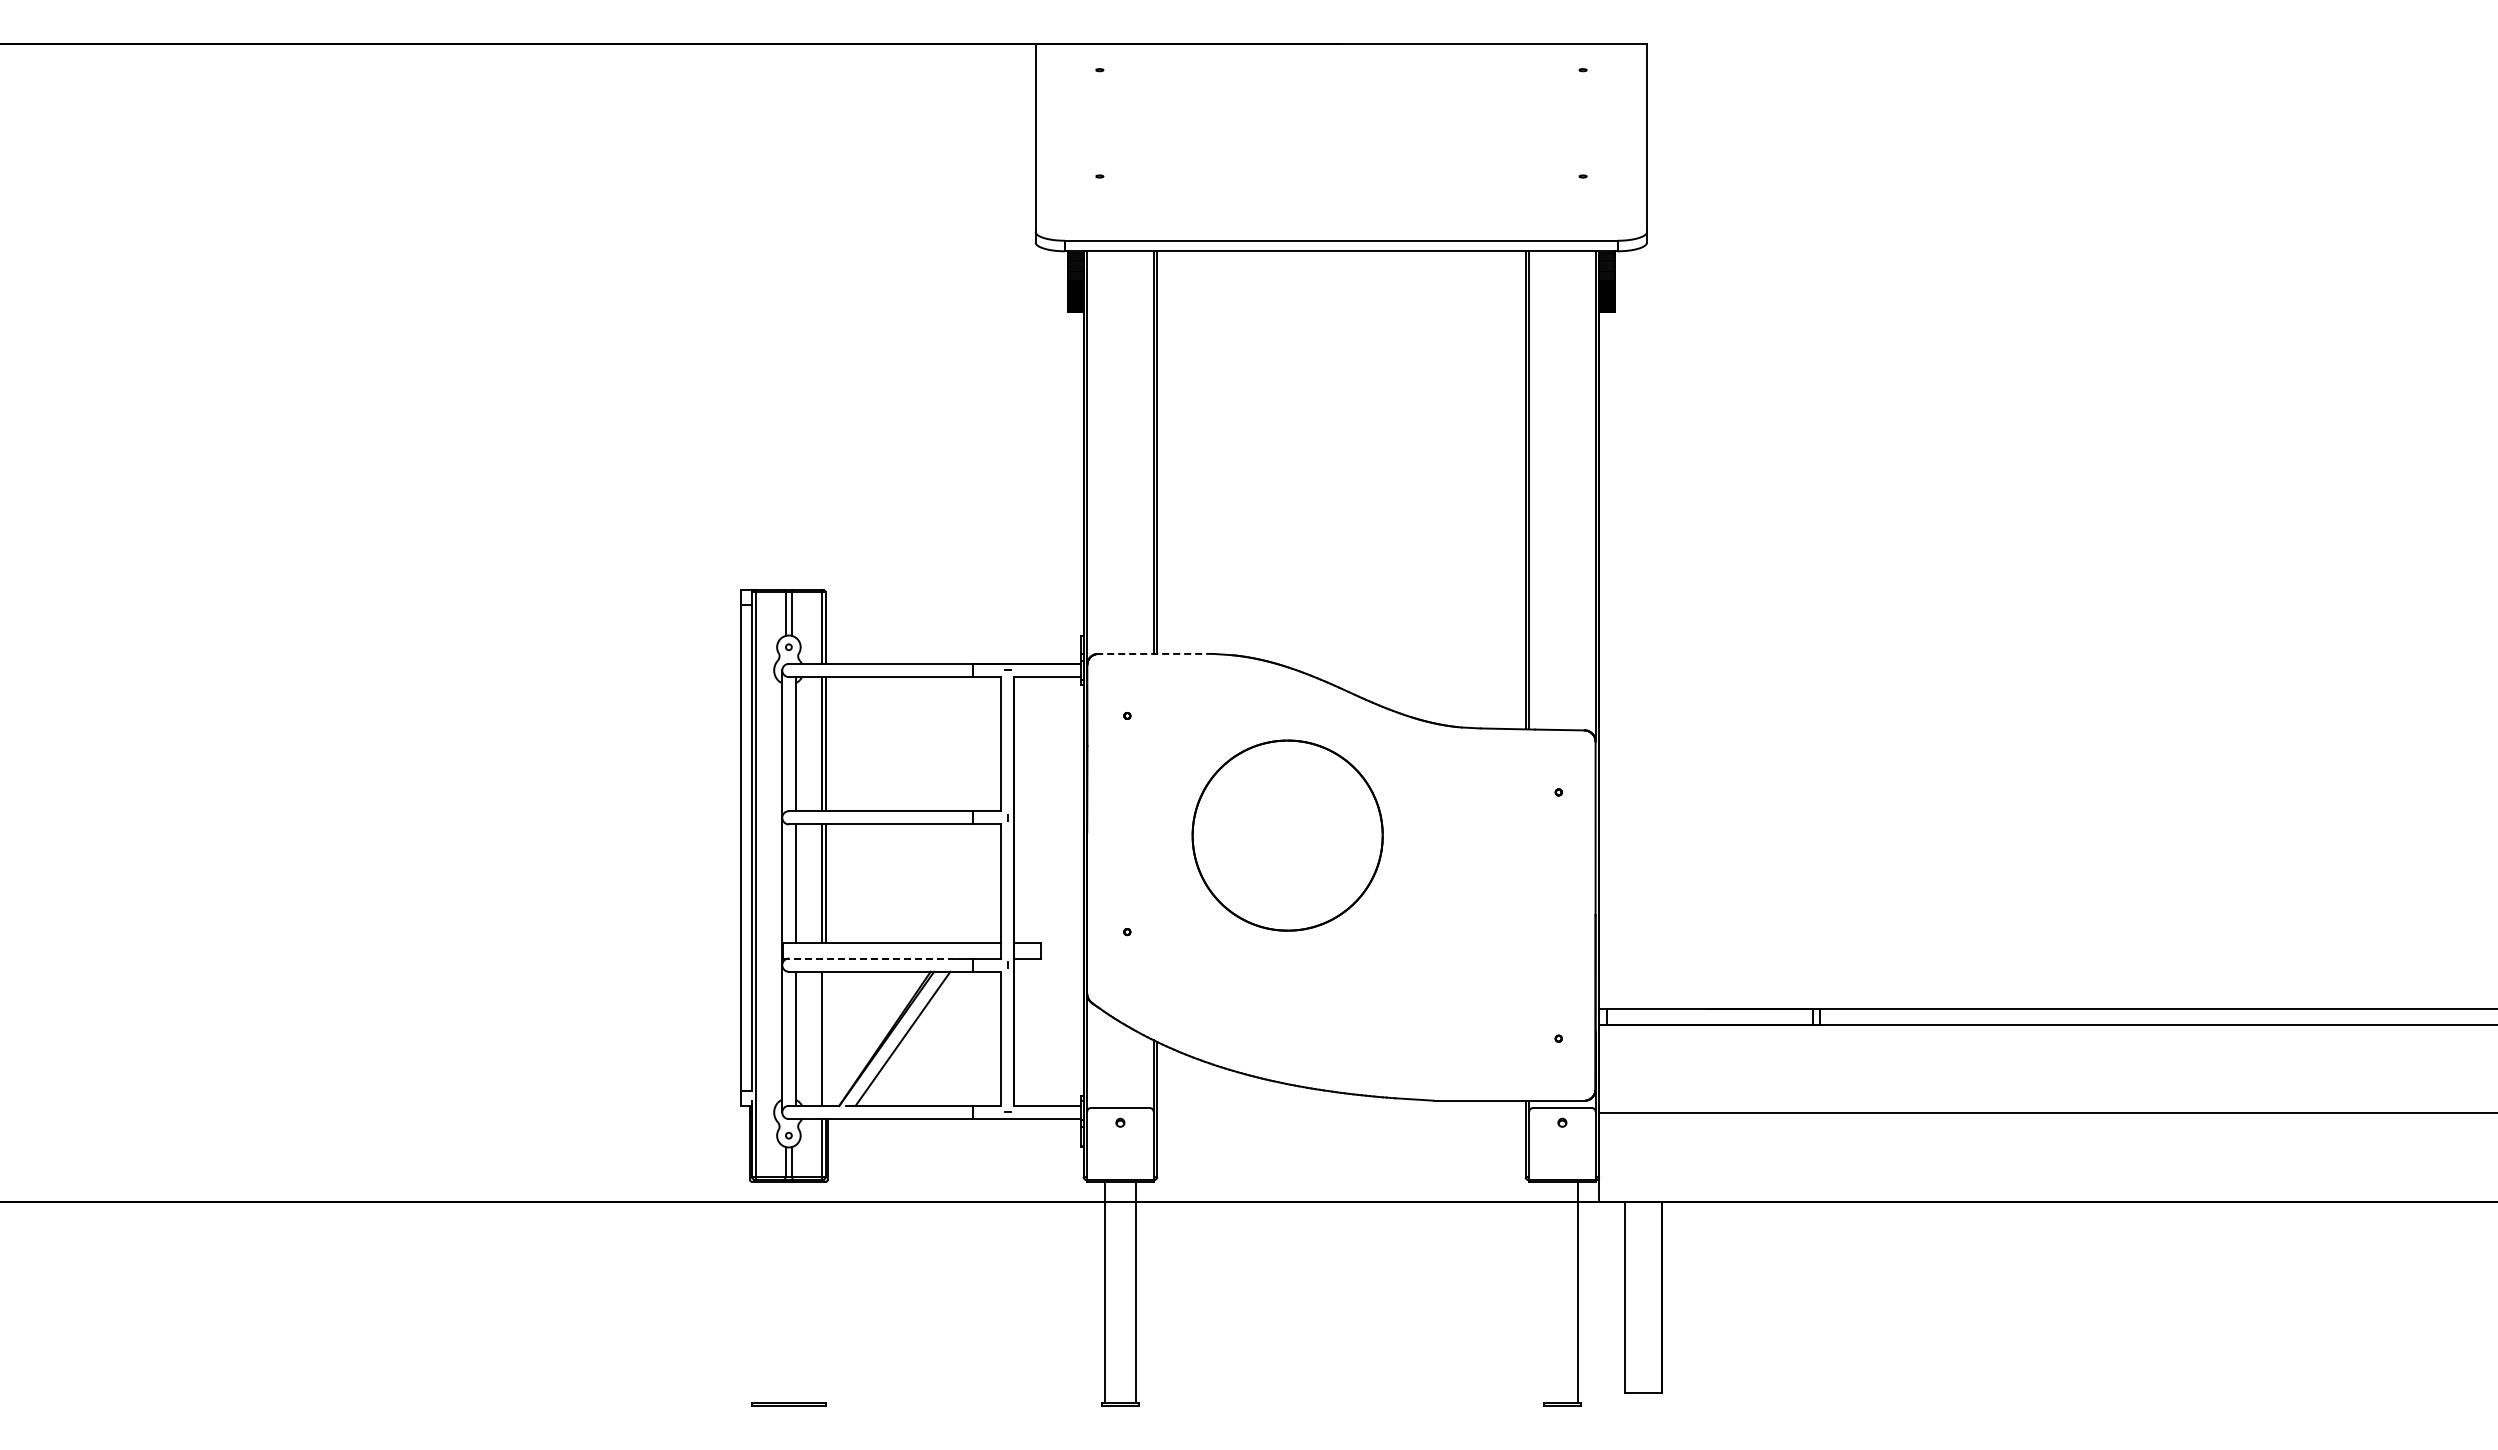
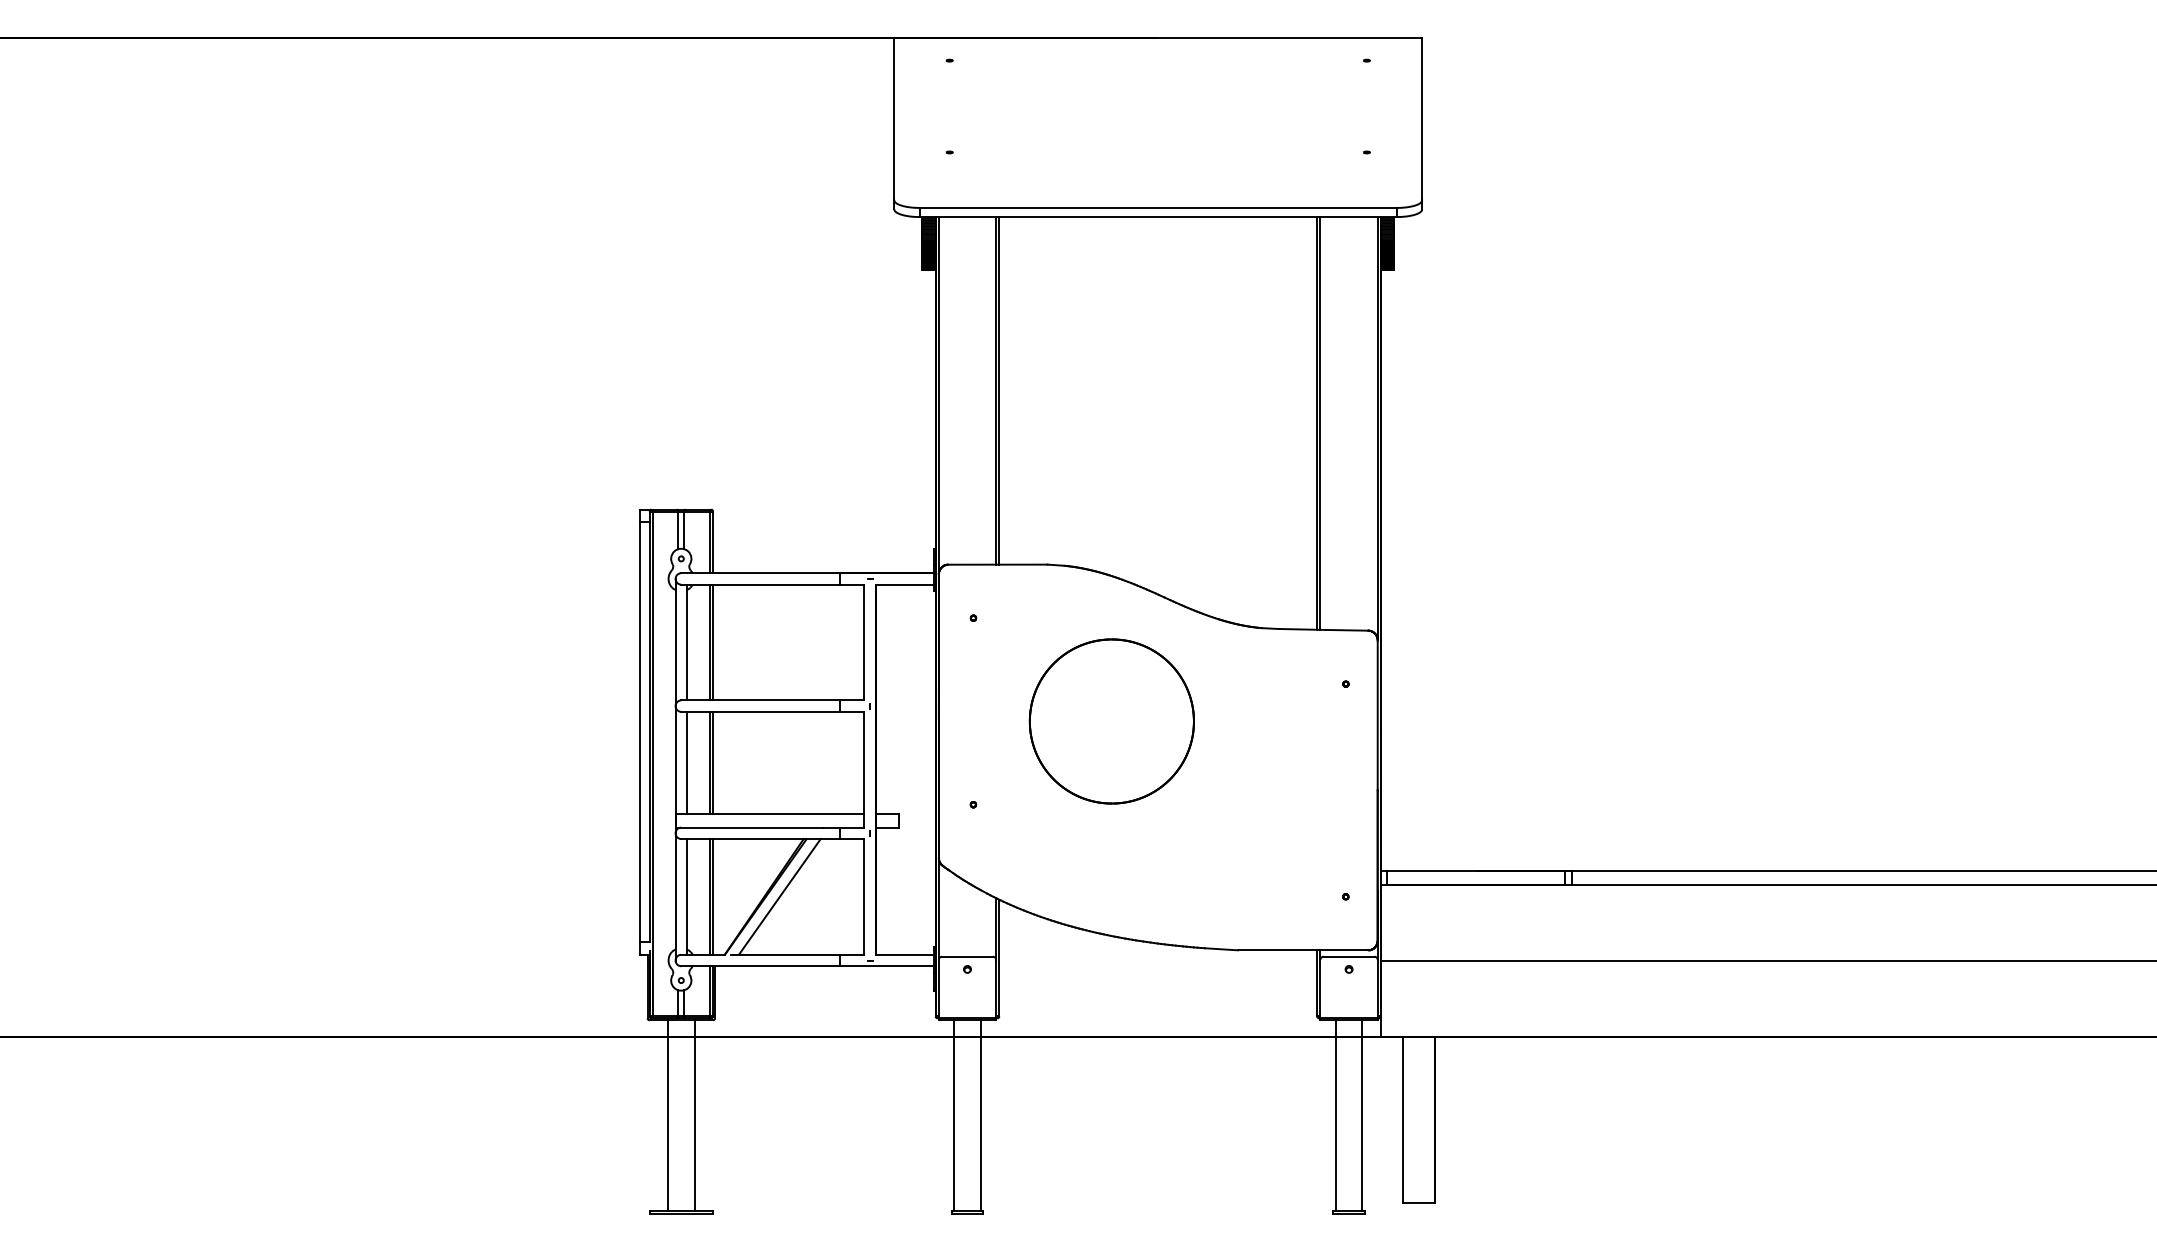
line: (1155, 653) -> (997, 564), dashed -> solid
line: (868, 958) -> (750, 827), dashed -> solid
line: (825, 1038) -> (712, 896), added
line: (773, 1291) -> (668, 1115), added
line: (804, 1291) -> (694, 1115), added
line: (1546, 1291) -> (1335, 1115), added

